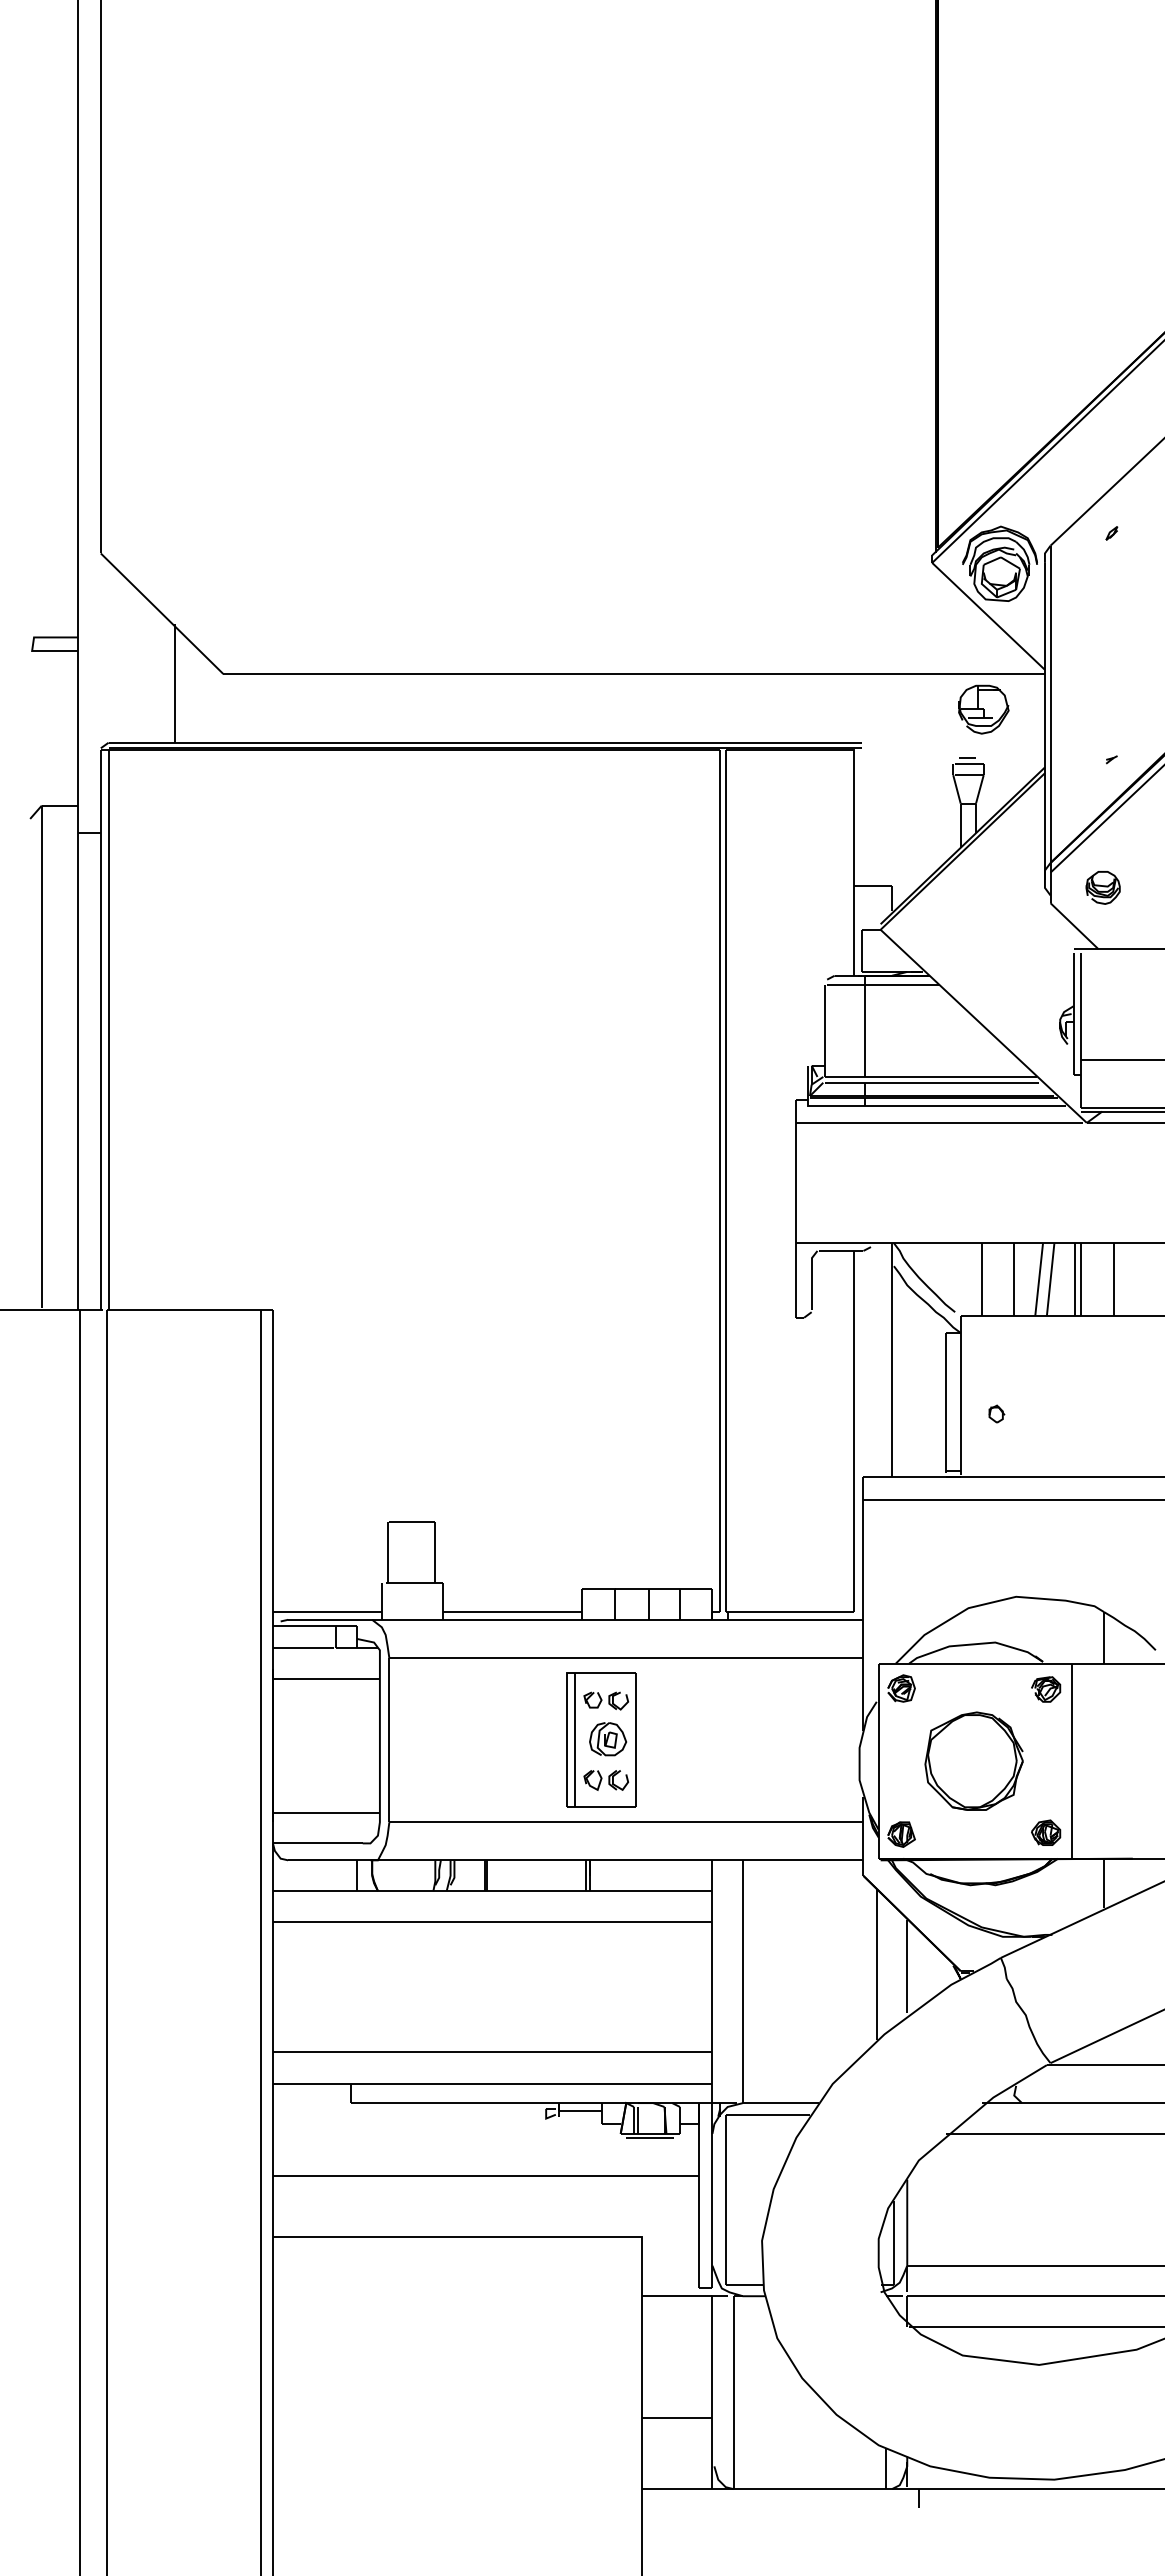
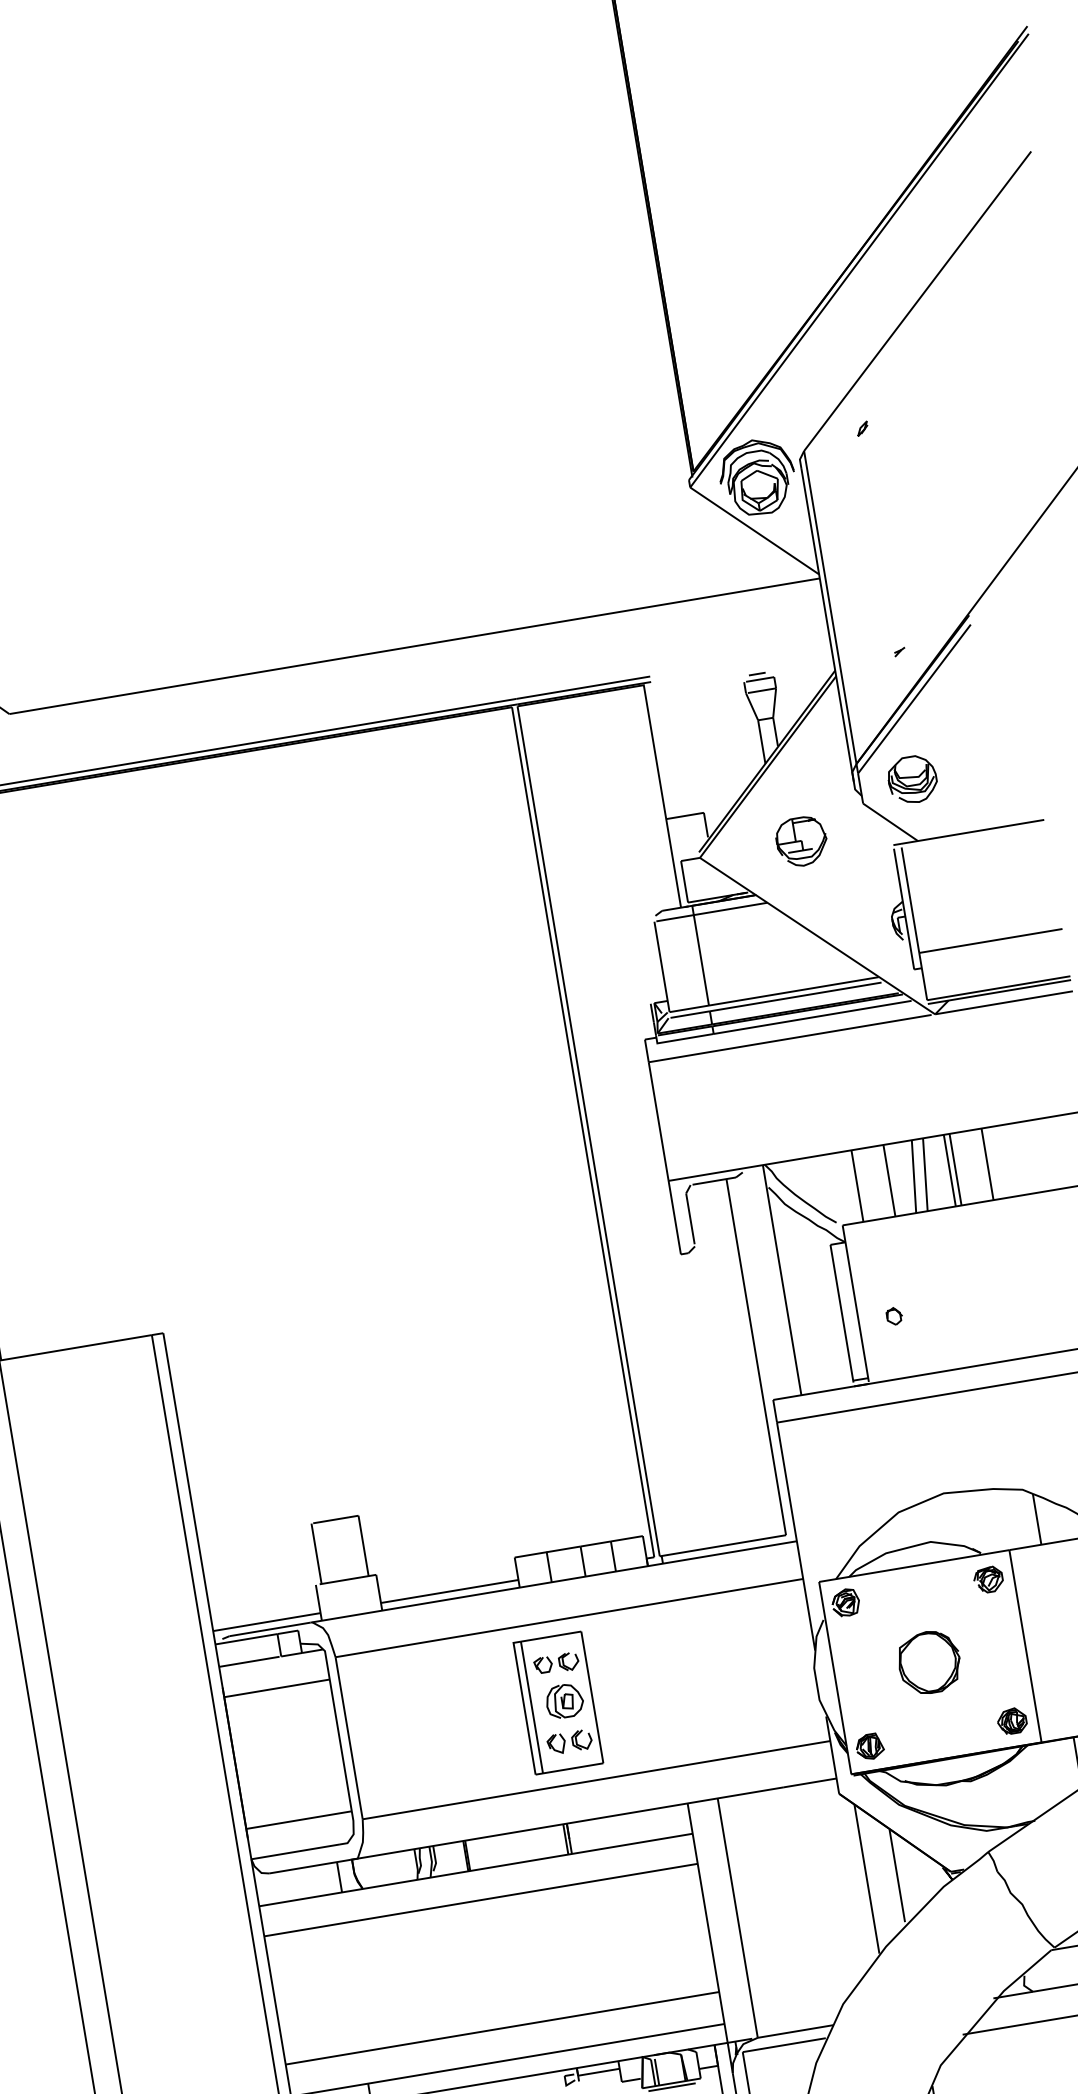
part: (983, 709) -> (801, 841), moved
part: (1102, 887) -> (911, 779), size x1.43
part: (974, 1760) -> (929, 1661), size x0.62

